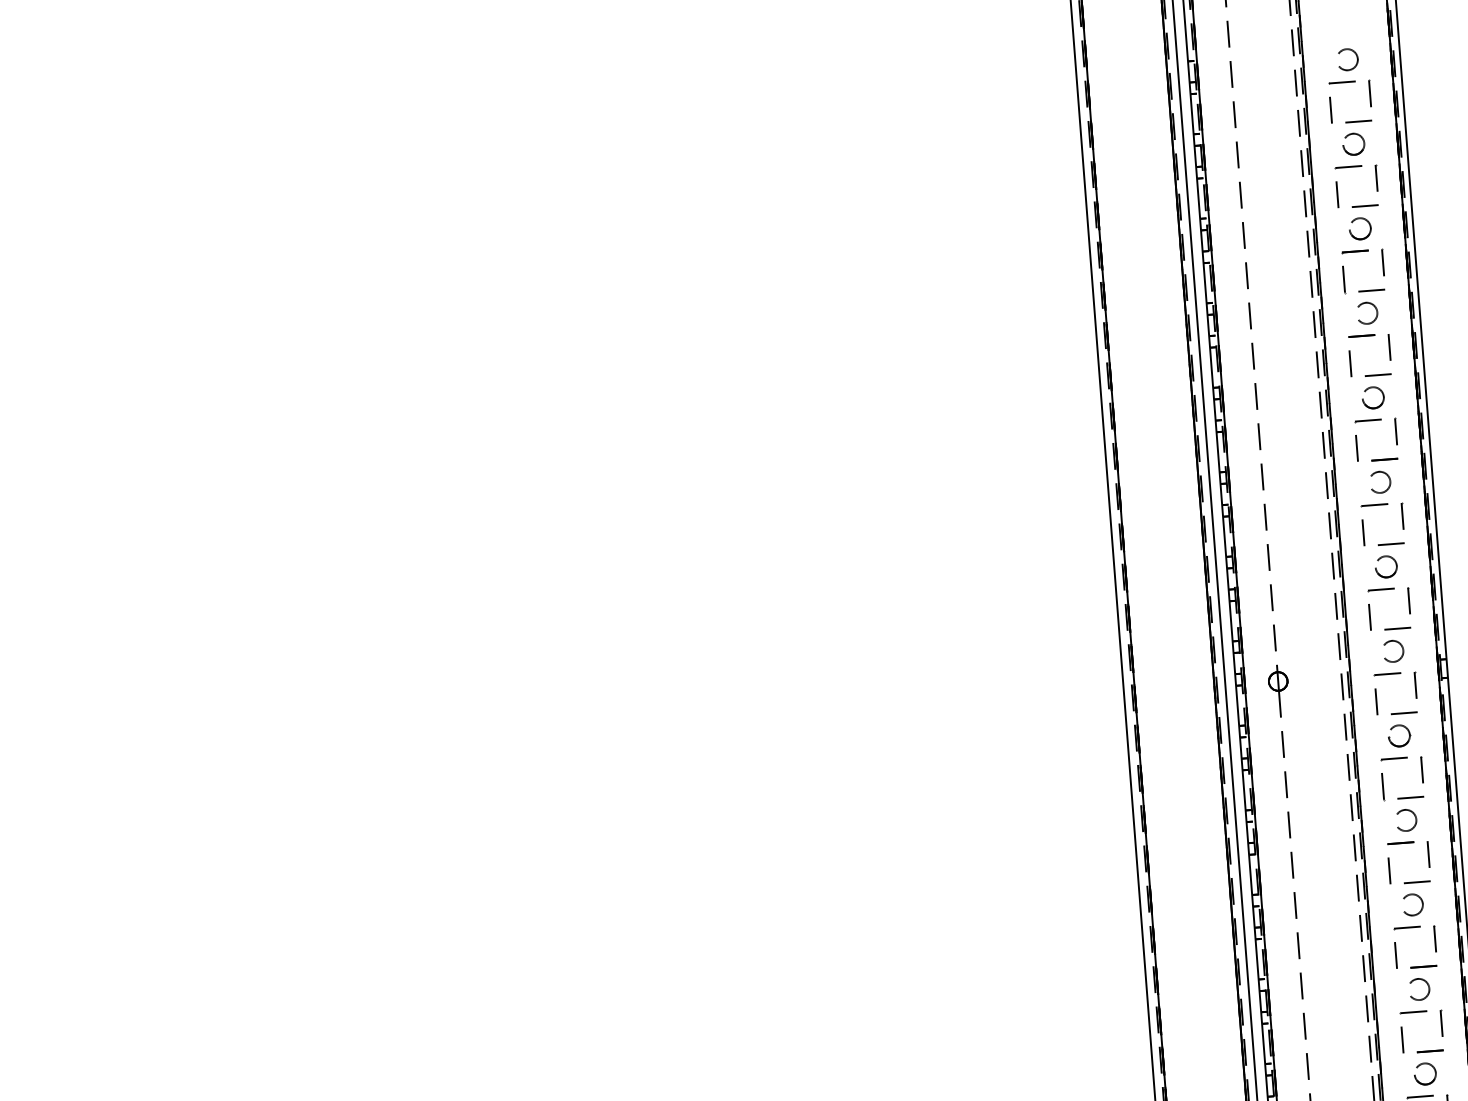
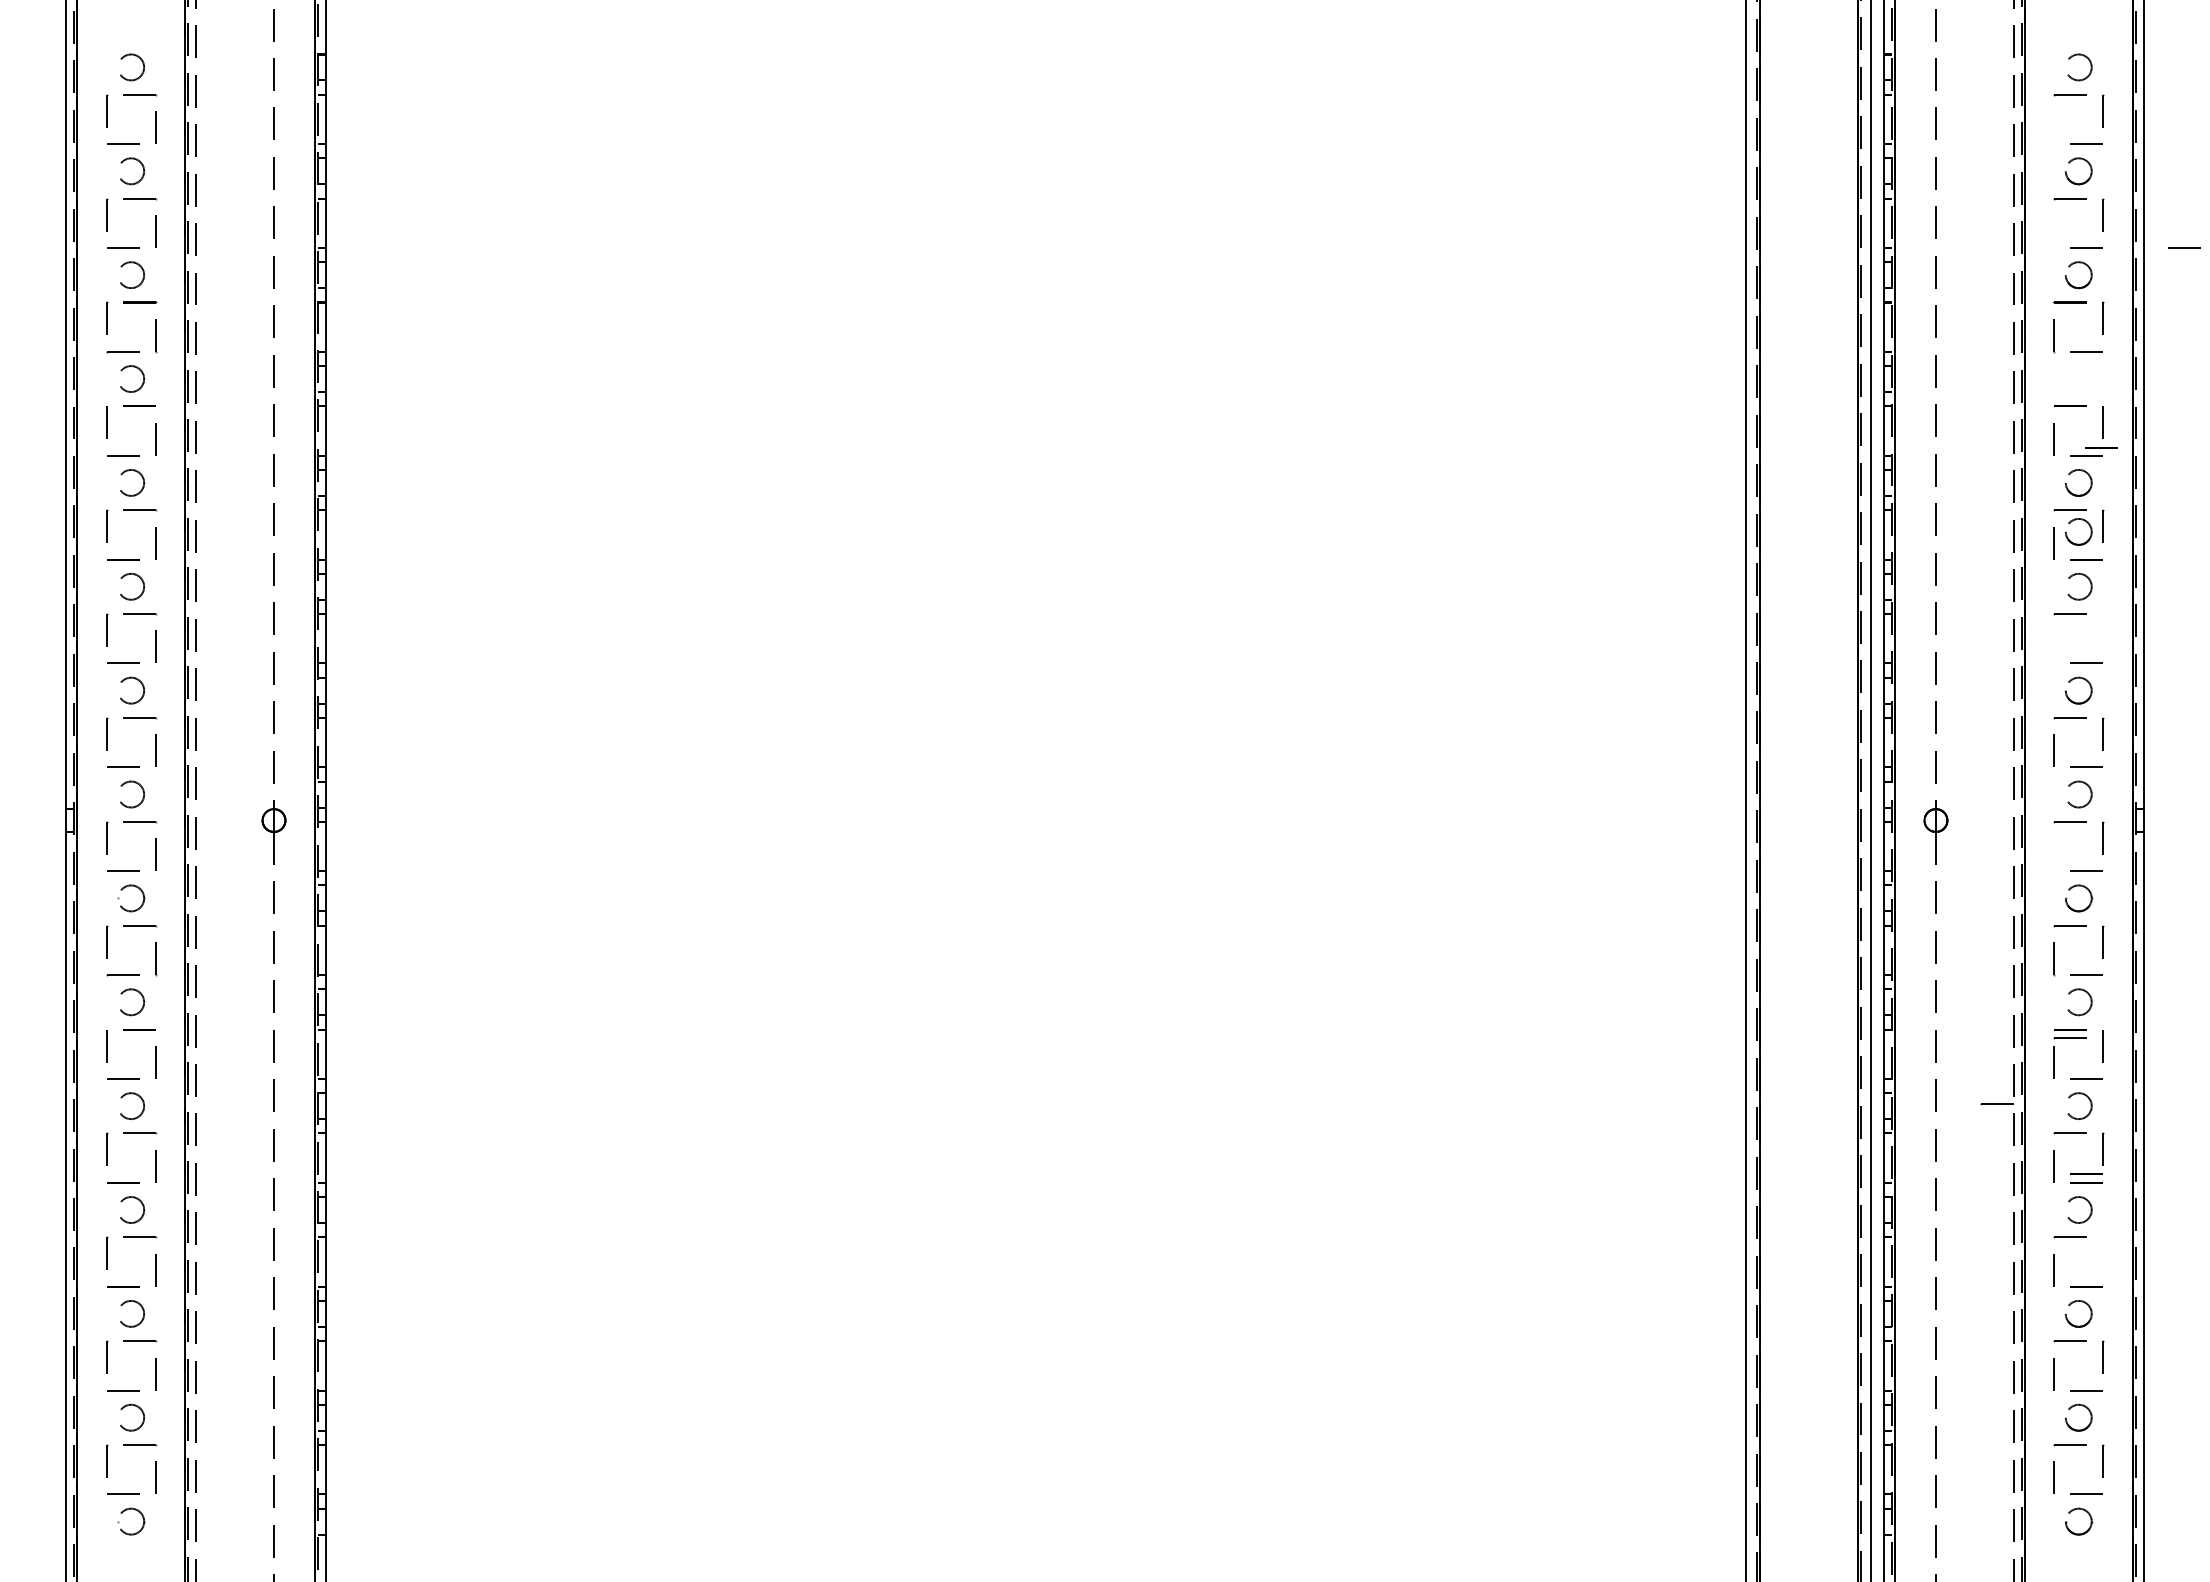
line: (1330, 110) -> (2053, 127), removed
line: (1337, 194) -> (2053, 231), removed
line: (1444, 199) -> (2184, 247), added
circle: (1367, 312) -> (2079, 378), removed
line: (1389, 367) -> (2101, 447), added
part: (1373, 428) -> (2076, 520), added
line: (1402, 515) -> (2103, 629), removed
line: (1362, 532) -> (2053, 646), removed
line: (1376, 701) -> (2053, 854), removed
line: (1400, 850) -> (2069, 1038), added
line: (1345, 908) -> (1996, 1104), added
line: (1422, 959) -> (2086, 1173), added
line: (1441, 1022) -> (2103, 1252), removed

